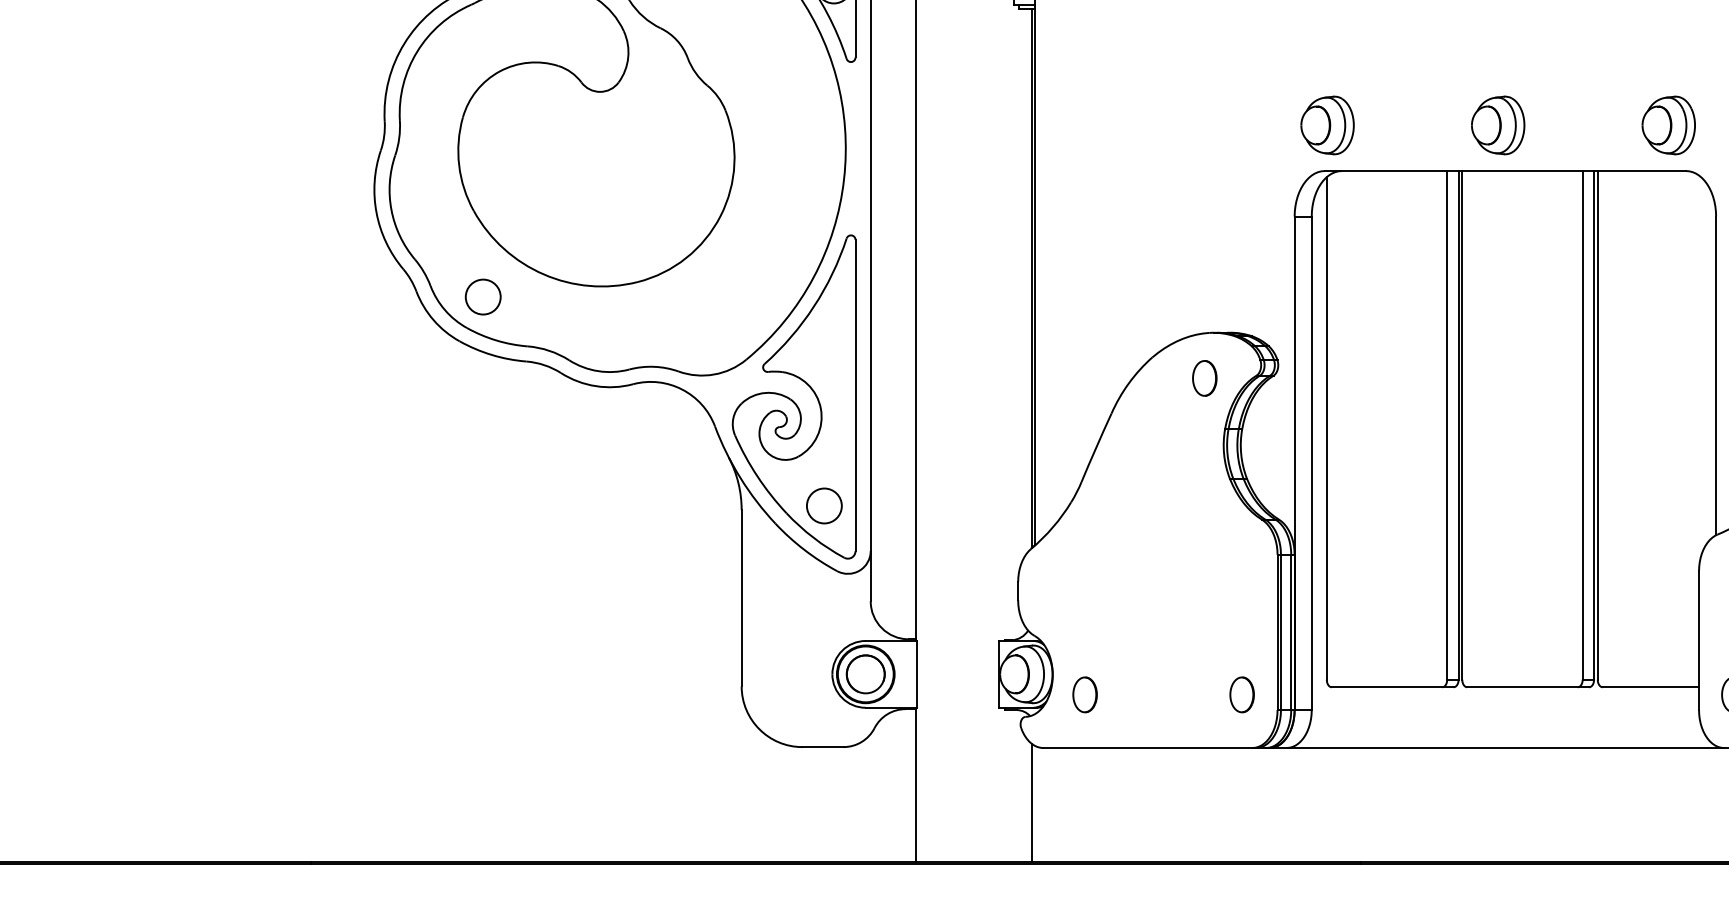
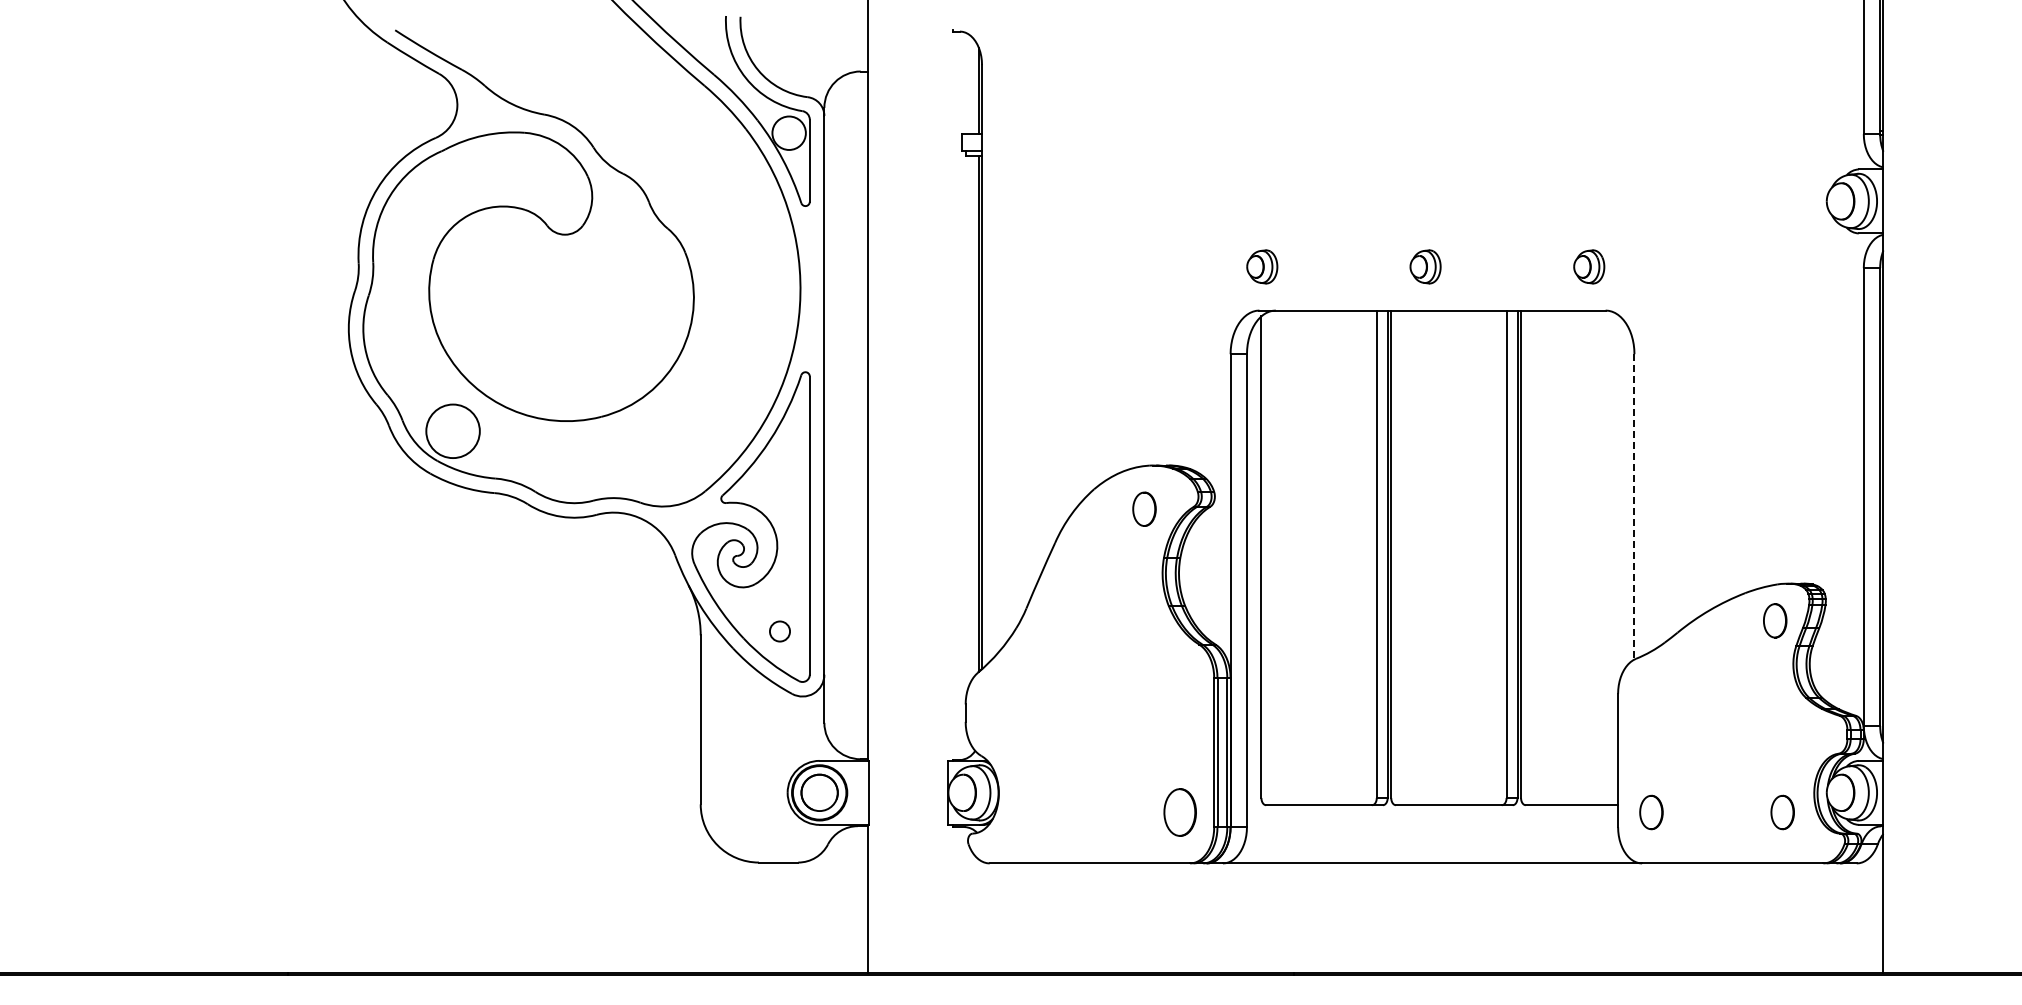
part: (1327, 125) -> (1262, 266), size x0.6
part: (1498, 125) -> (1425, 266), size x0.6
part: (1669, 125) -> (1589, 266), size x0.6
circle: (482, 297) -> (452, 431), size x1.6
line: (1716, 375) -> (1634, 506), solid -> dashed
circle: (823, 505) -> (779, 631), size x0.6
part: (1084, 694) -> (1029, 812), removed
part: (1242, 694) -> (1180, 812), size x1.4
line: (1031, 802) -> (978, 915), removed

